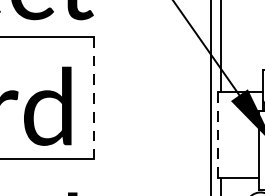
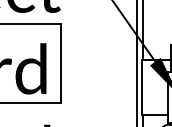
line: (93, 98) -> (60, 63), dashed -> solid
line: (218, 135) -> (141, 87), dashed -> solid

